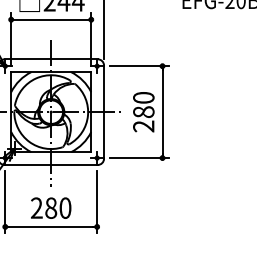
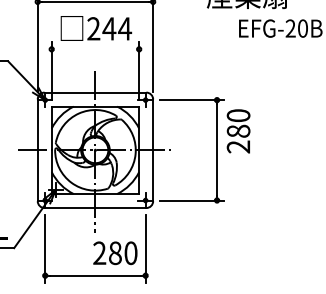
line: (51, 19) -> (95, 49), removed
text: (143, 112) -> (238, 131), moved
text: (51, 208) -> (115, 253), moved

